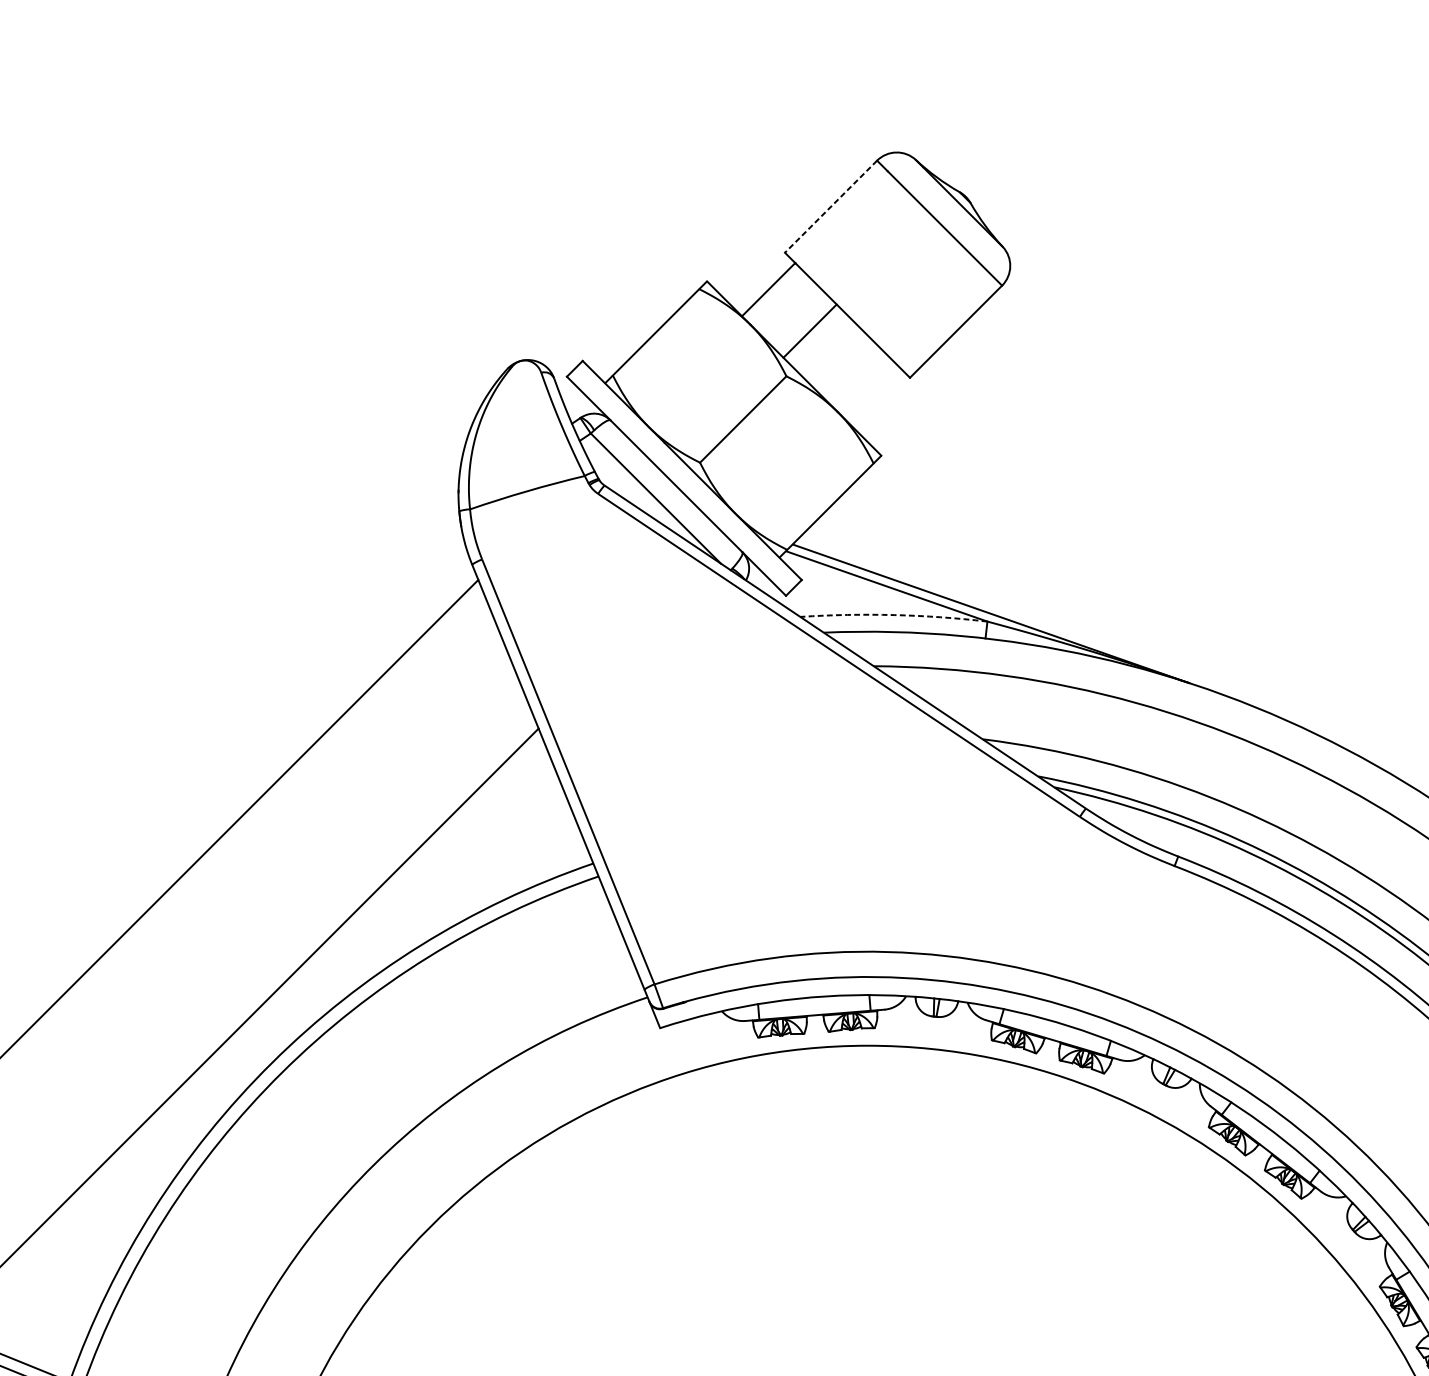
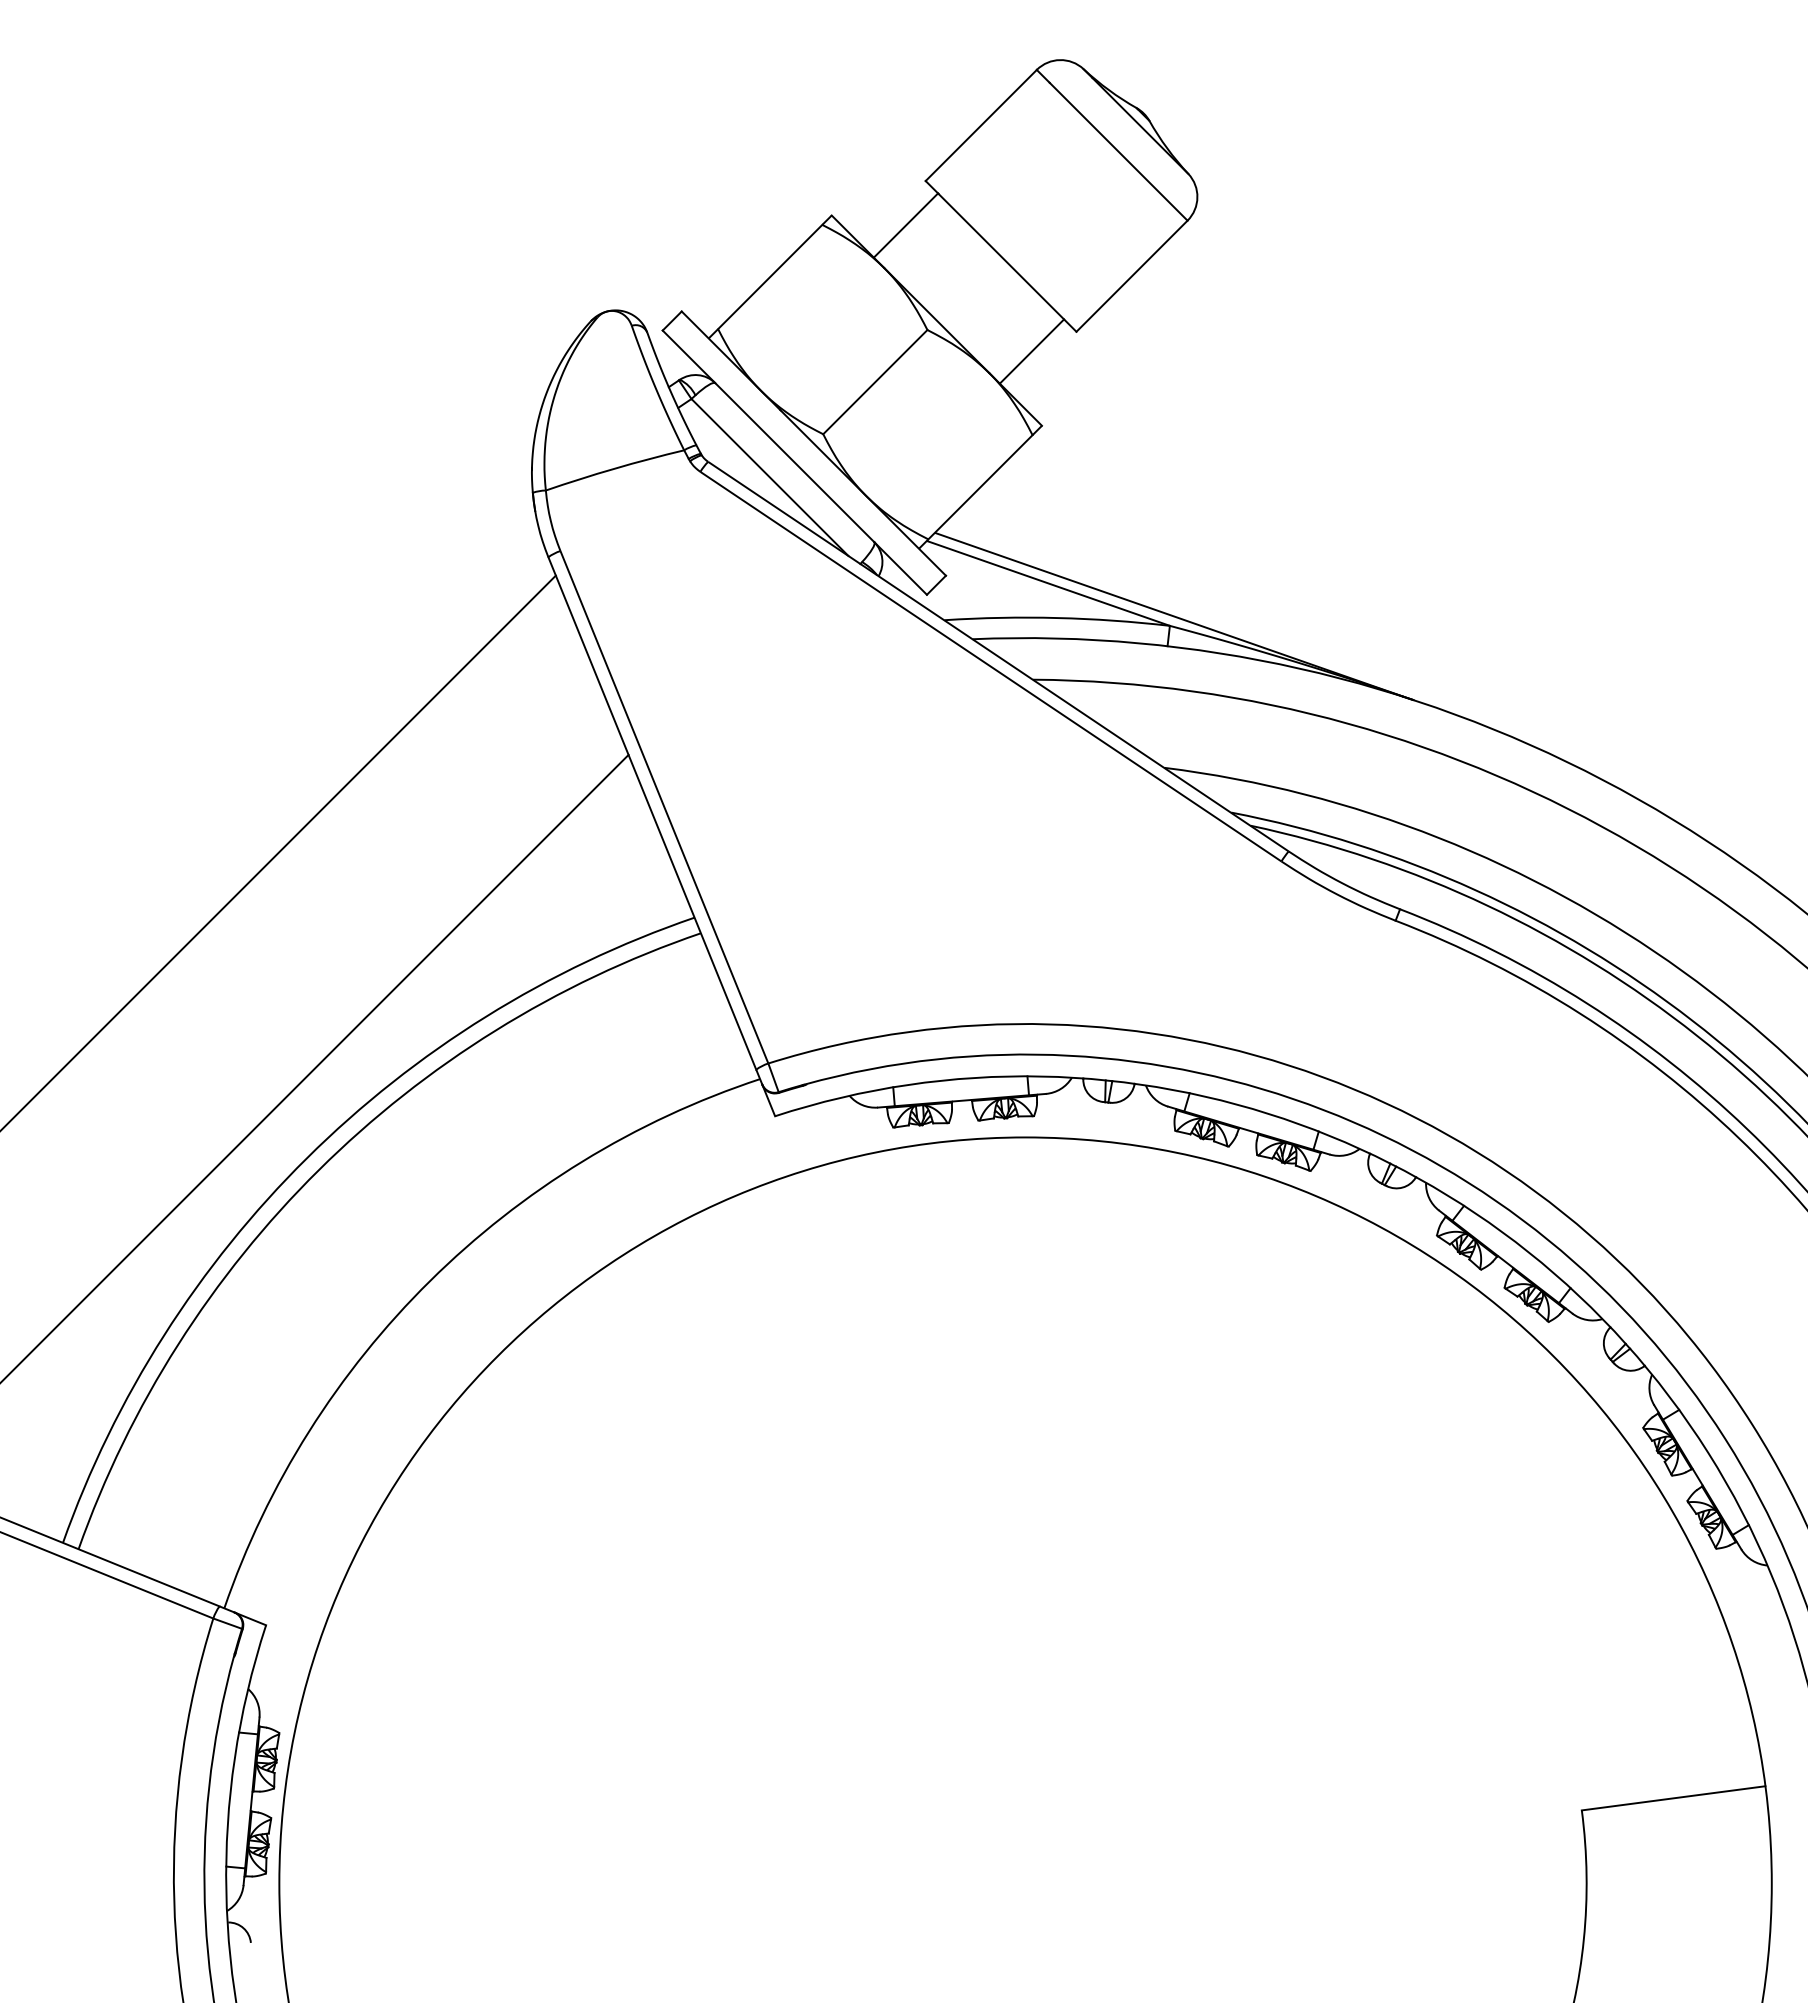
line: (831, 206) -> (981, 125), dashed -> solid
line: (809, 331) -> (1031, 351), moved
arc: (894, 615) -> (1057, 618), dashed -> solid

